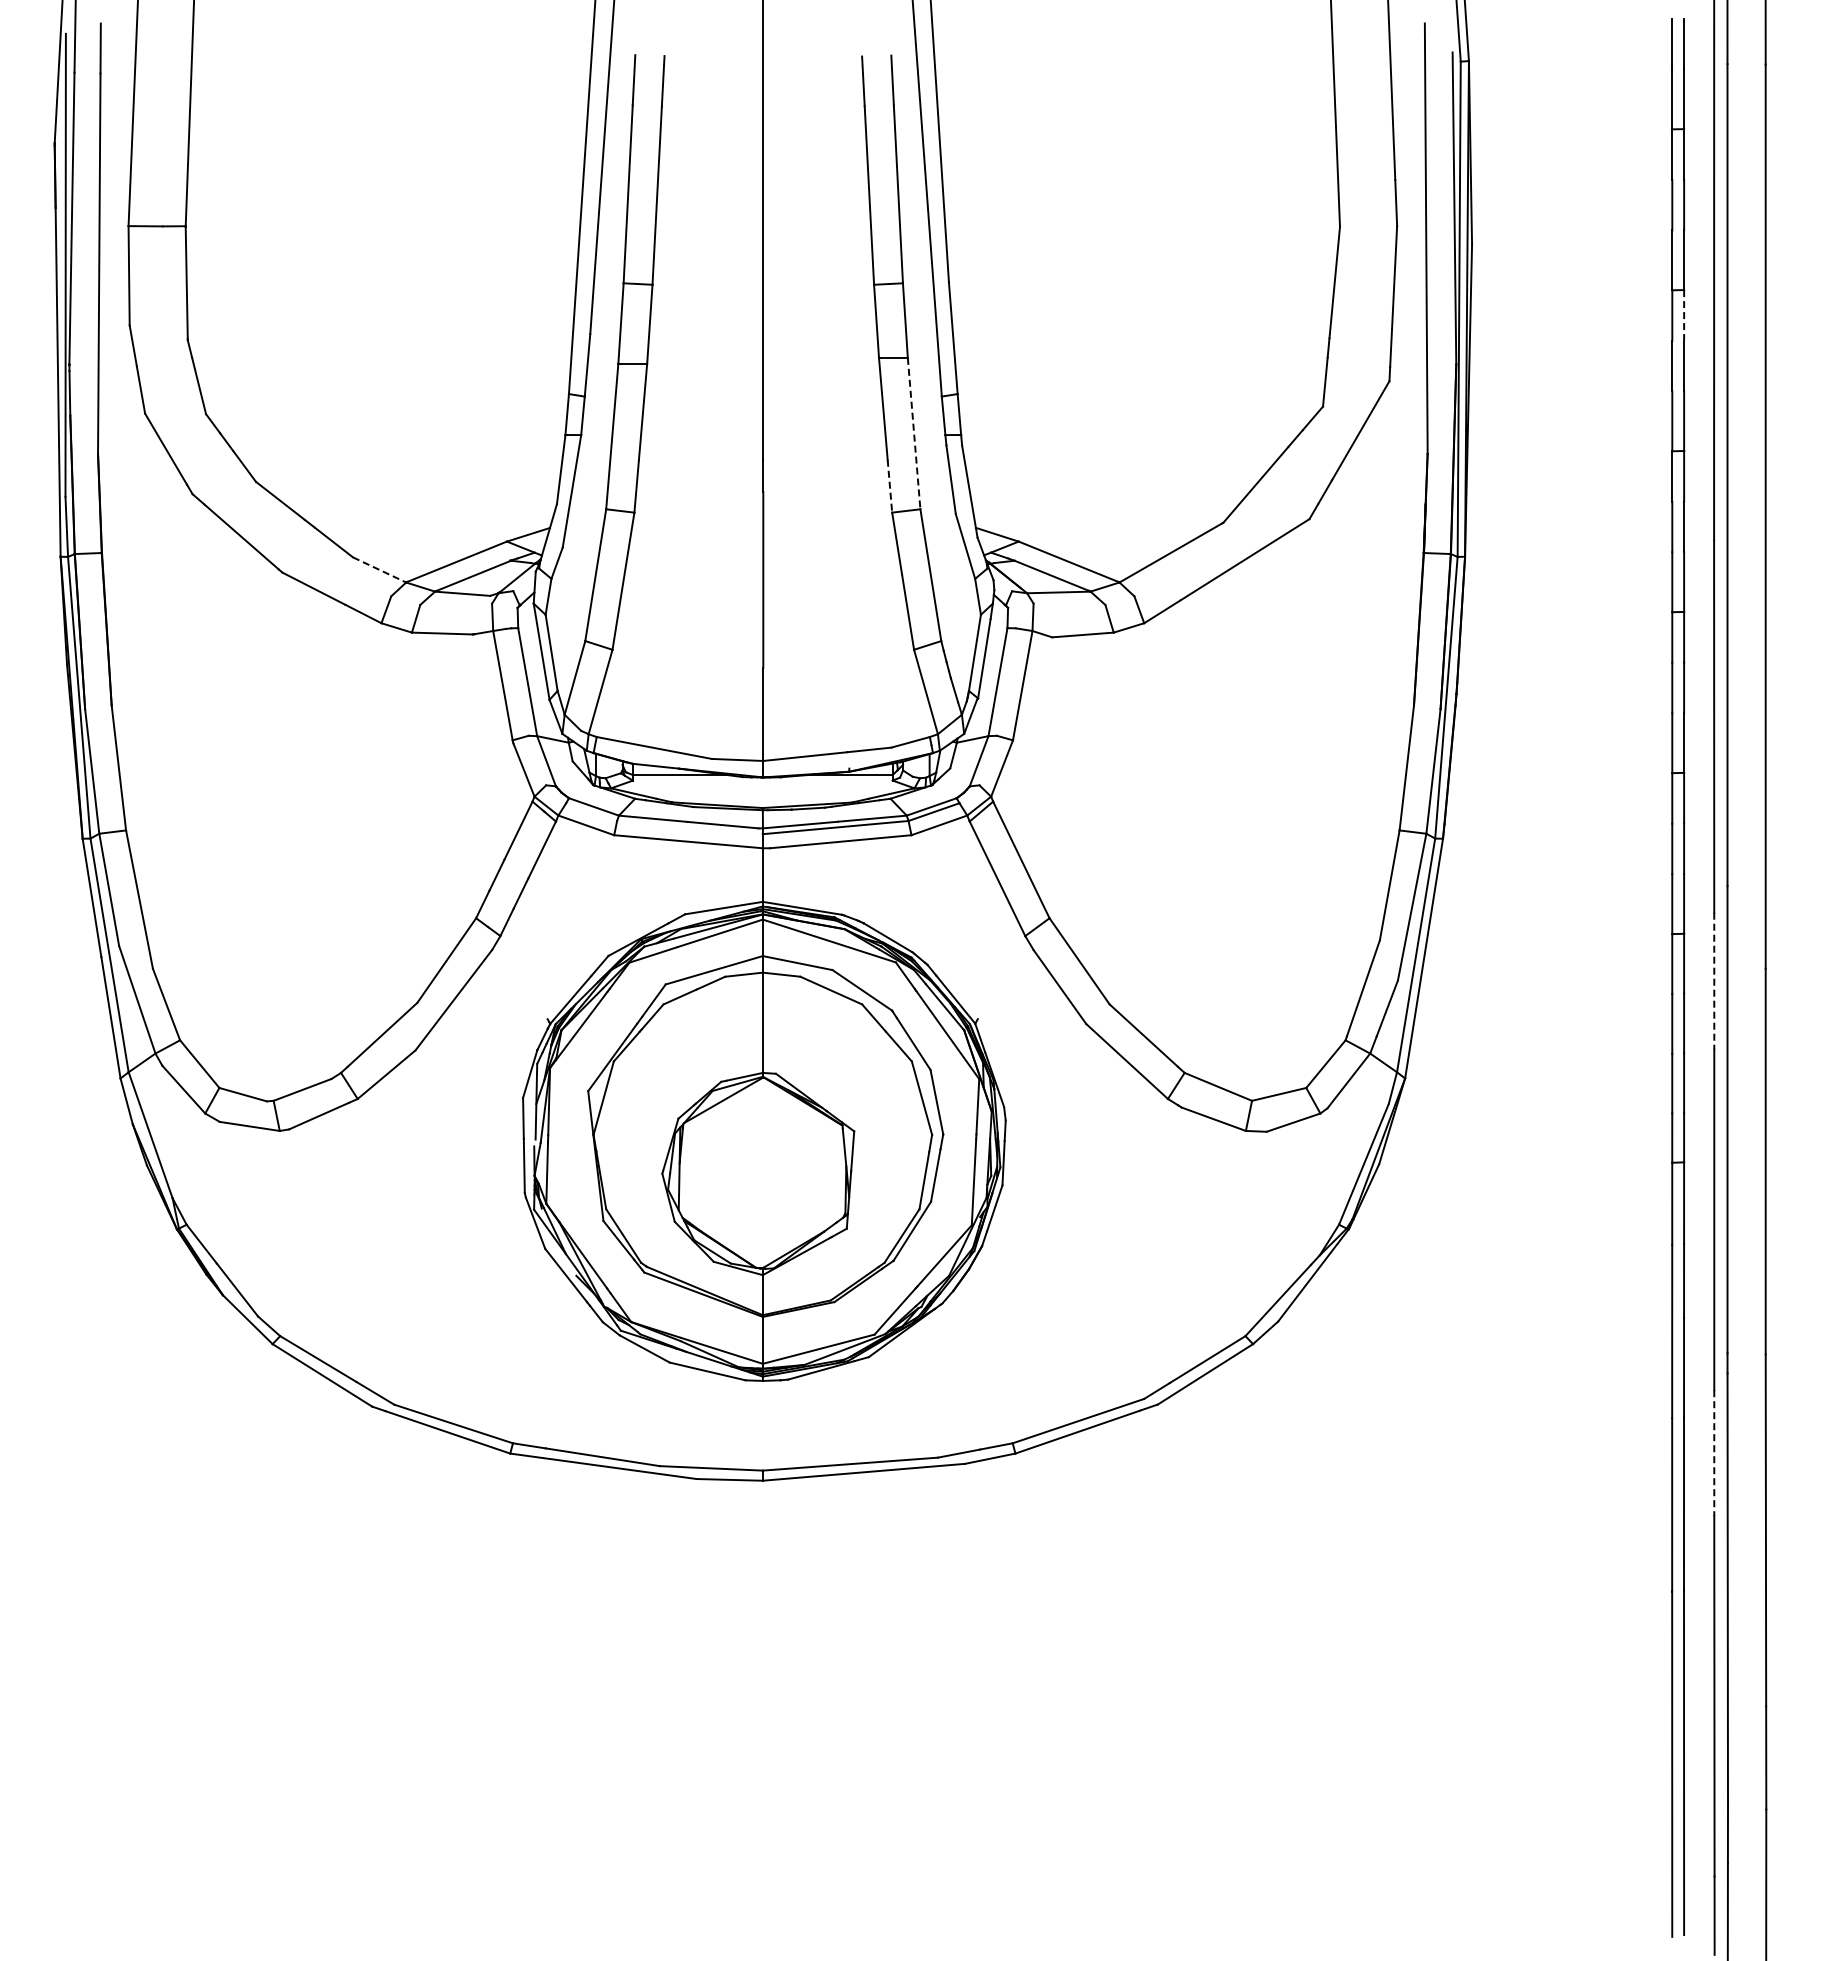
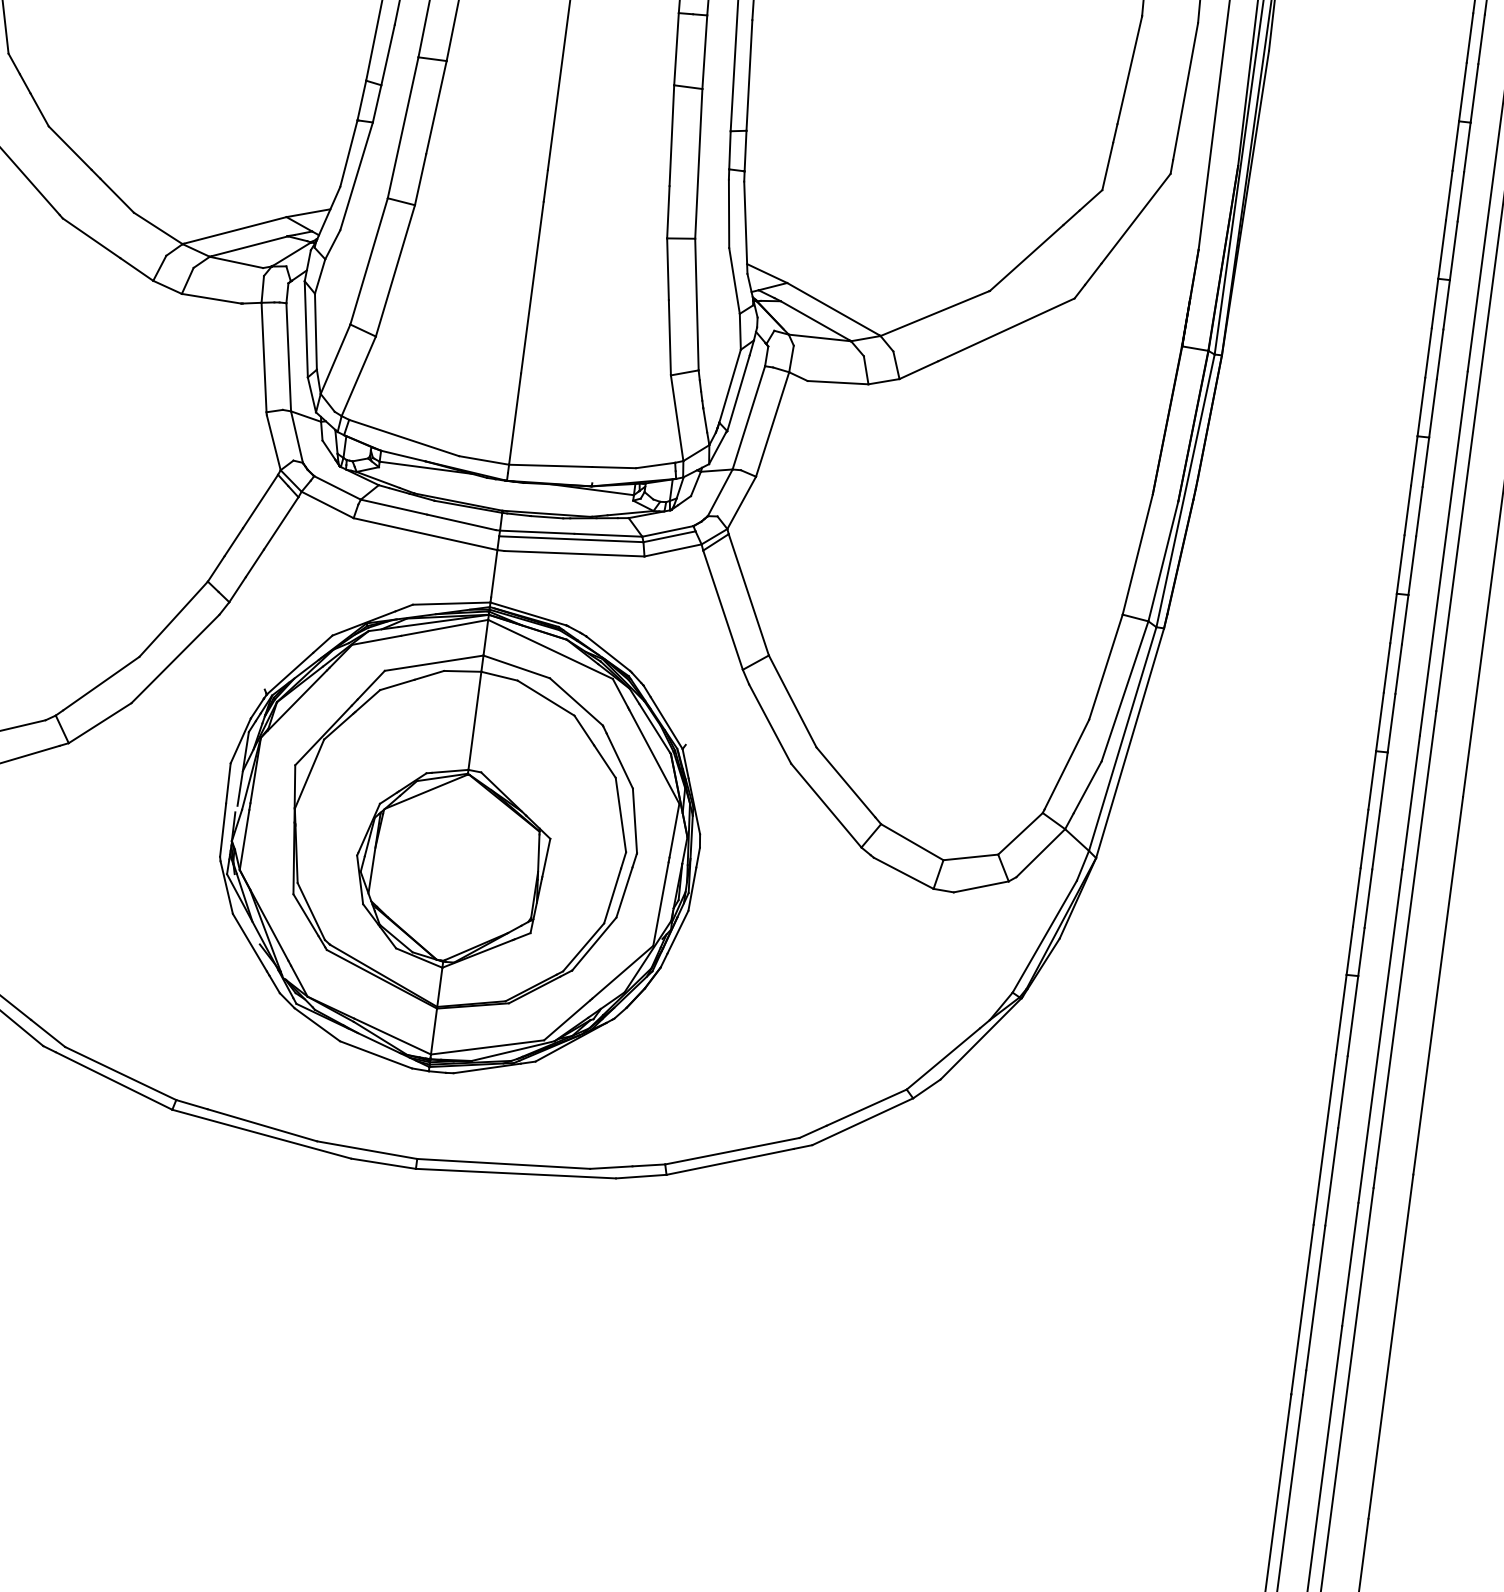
line: (1684, 315) -> (1467, 147), dashed -> solid
line: (914, 433) -> (699, 163), dashed -> solid
line: (889, 486) -> (667, 212), dashed -> solid
line: (380, 570) -> (159, 229), dashed -> solid
line: (1714, 981) -> (1411, 803), dashed -> solid
line: (1714, 1453) -> (1350, 1264), dashed -> solid

